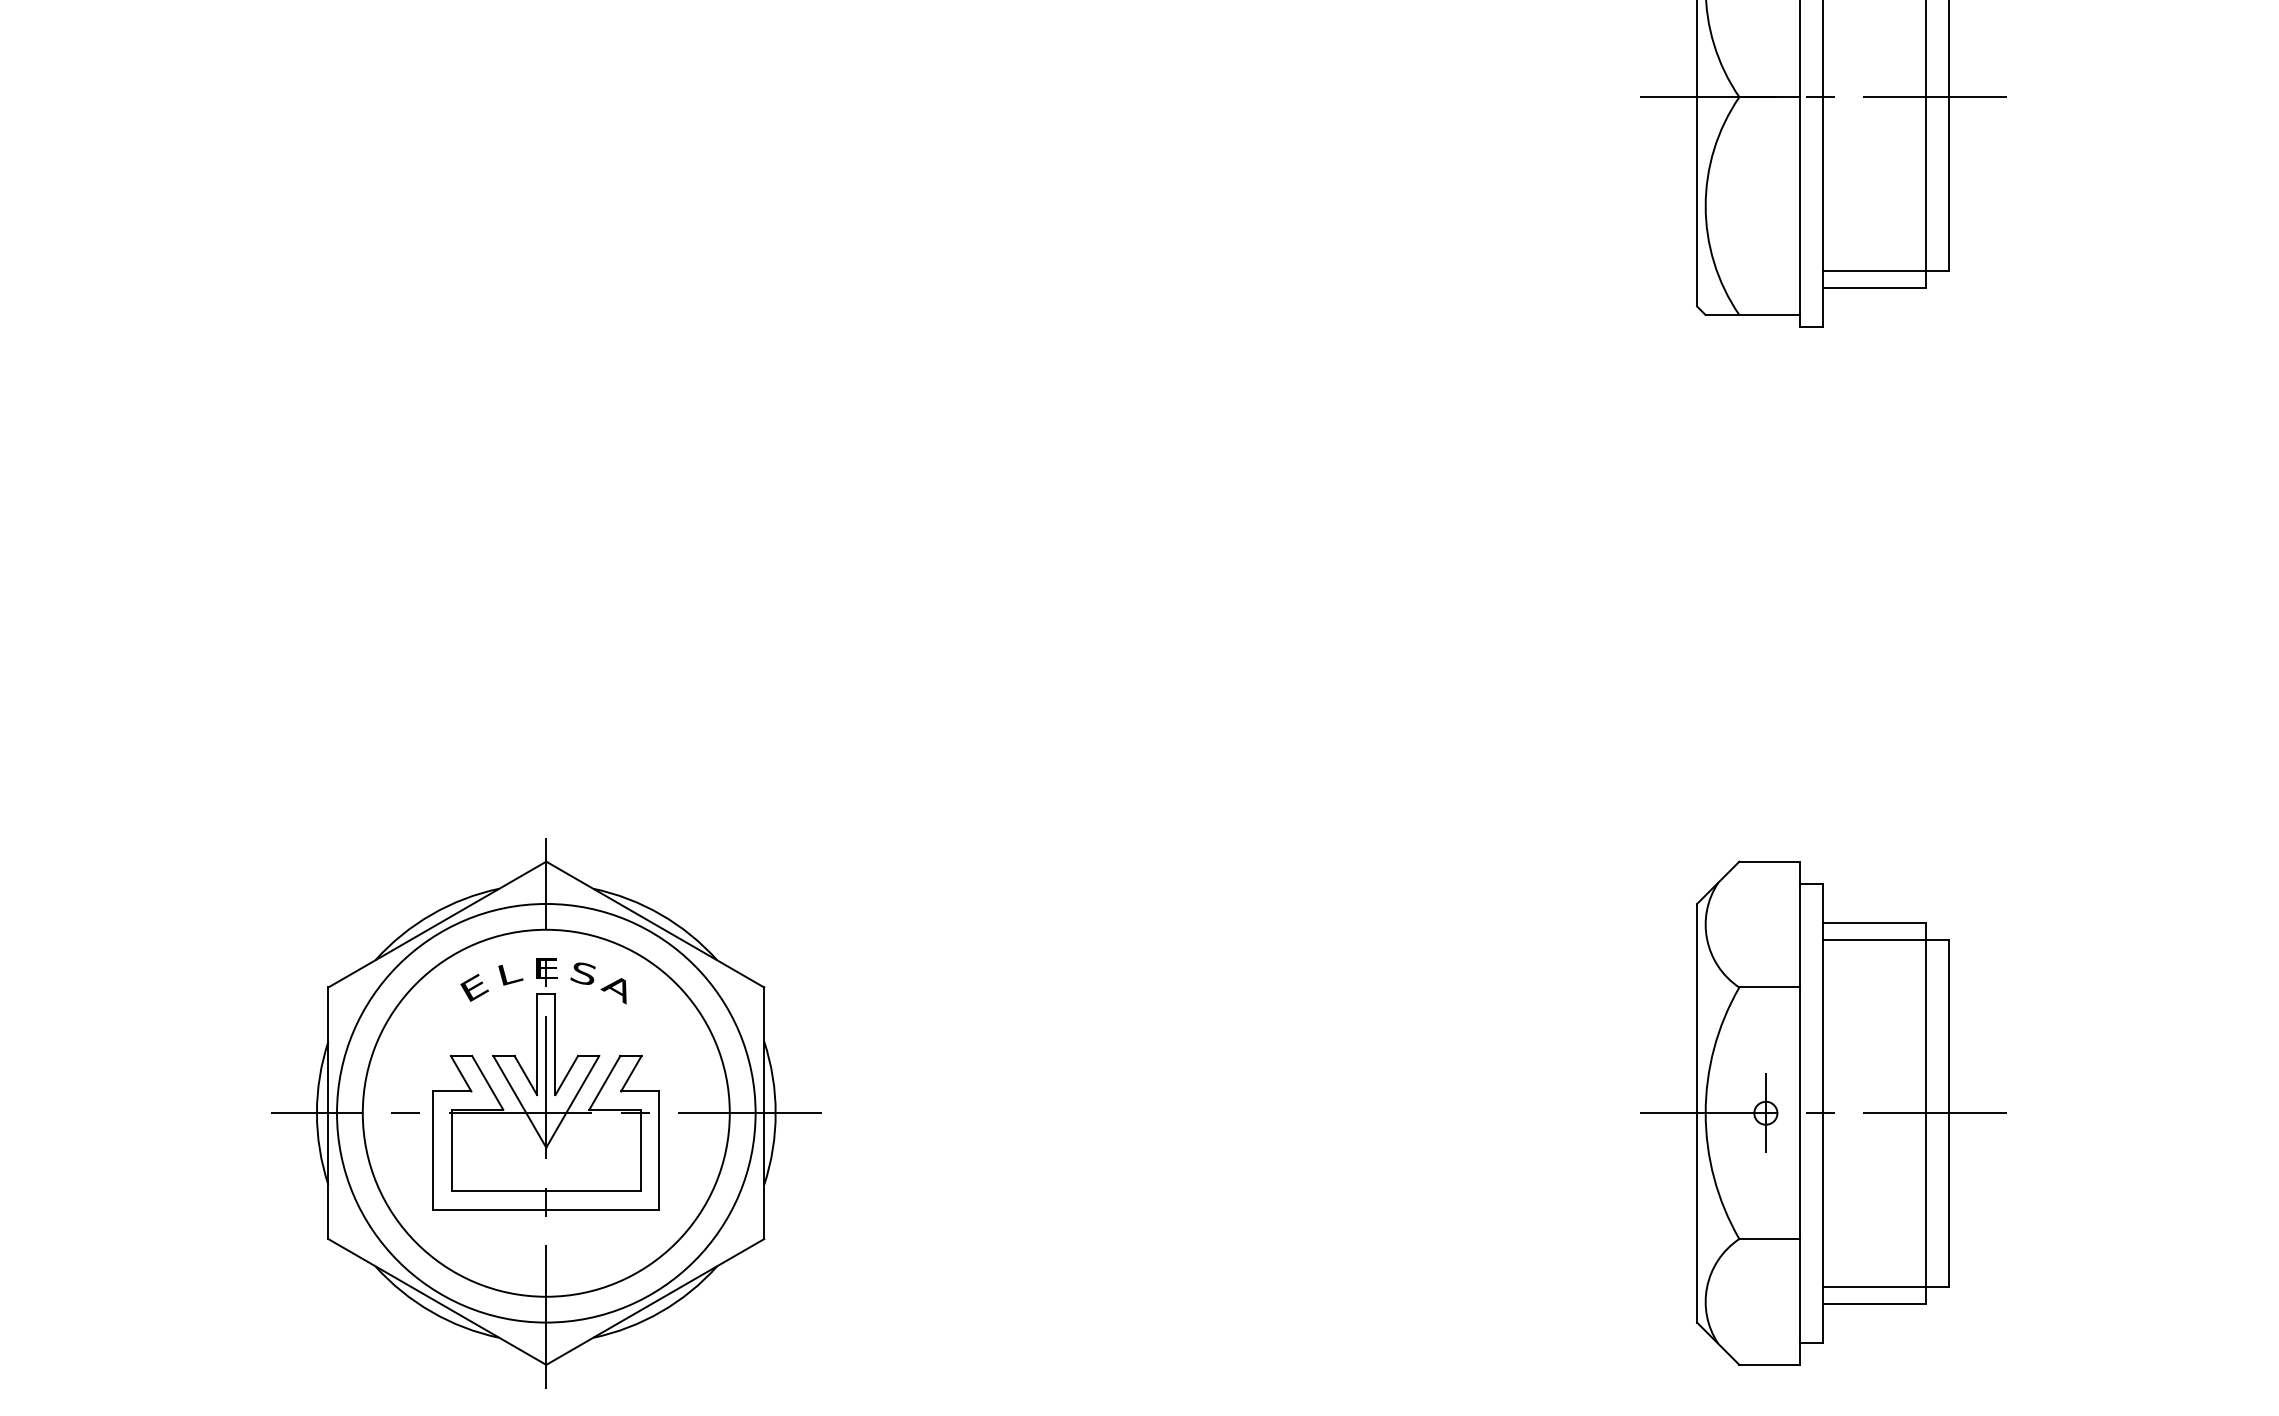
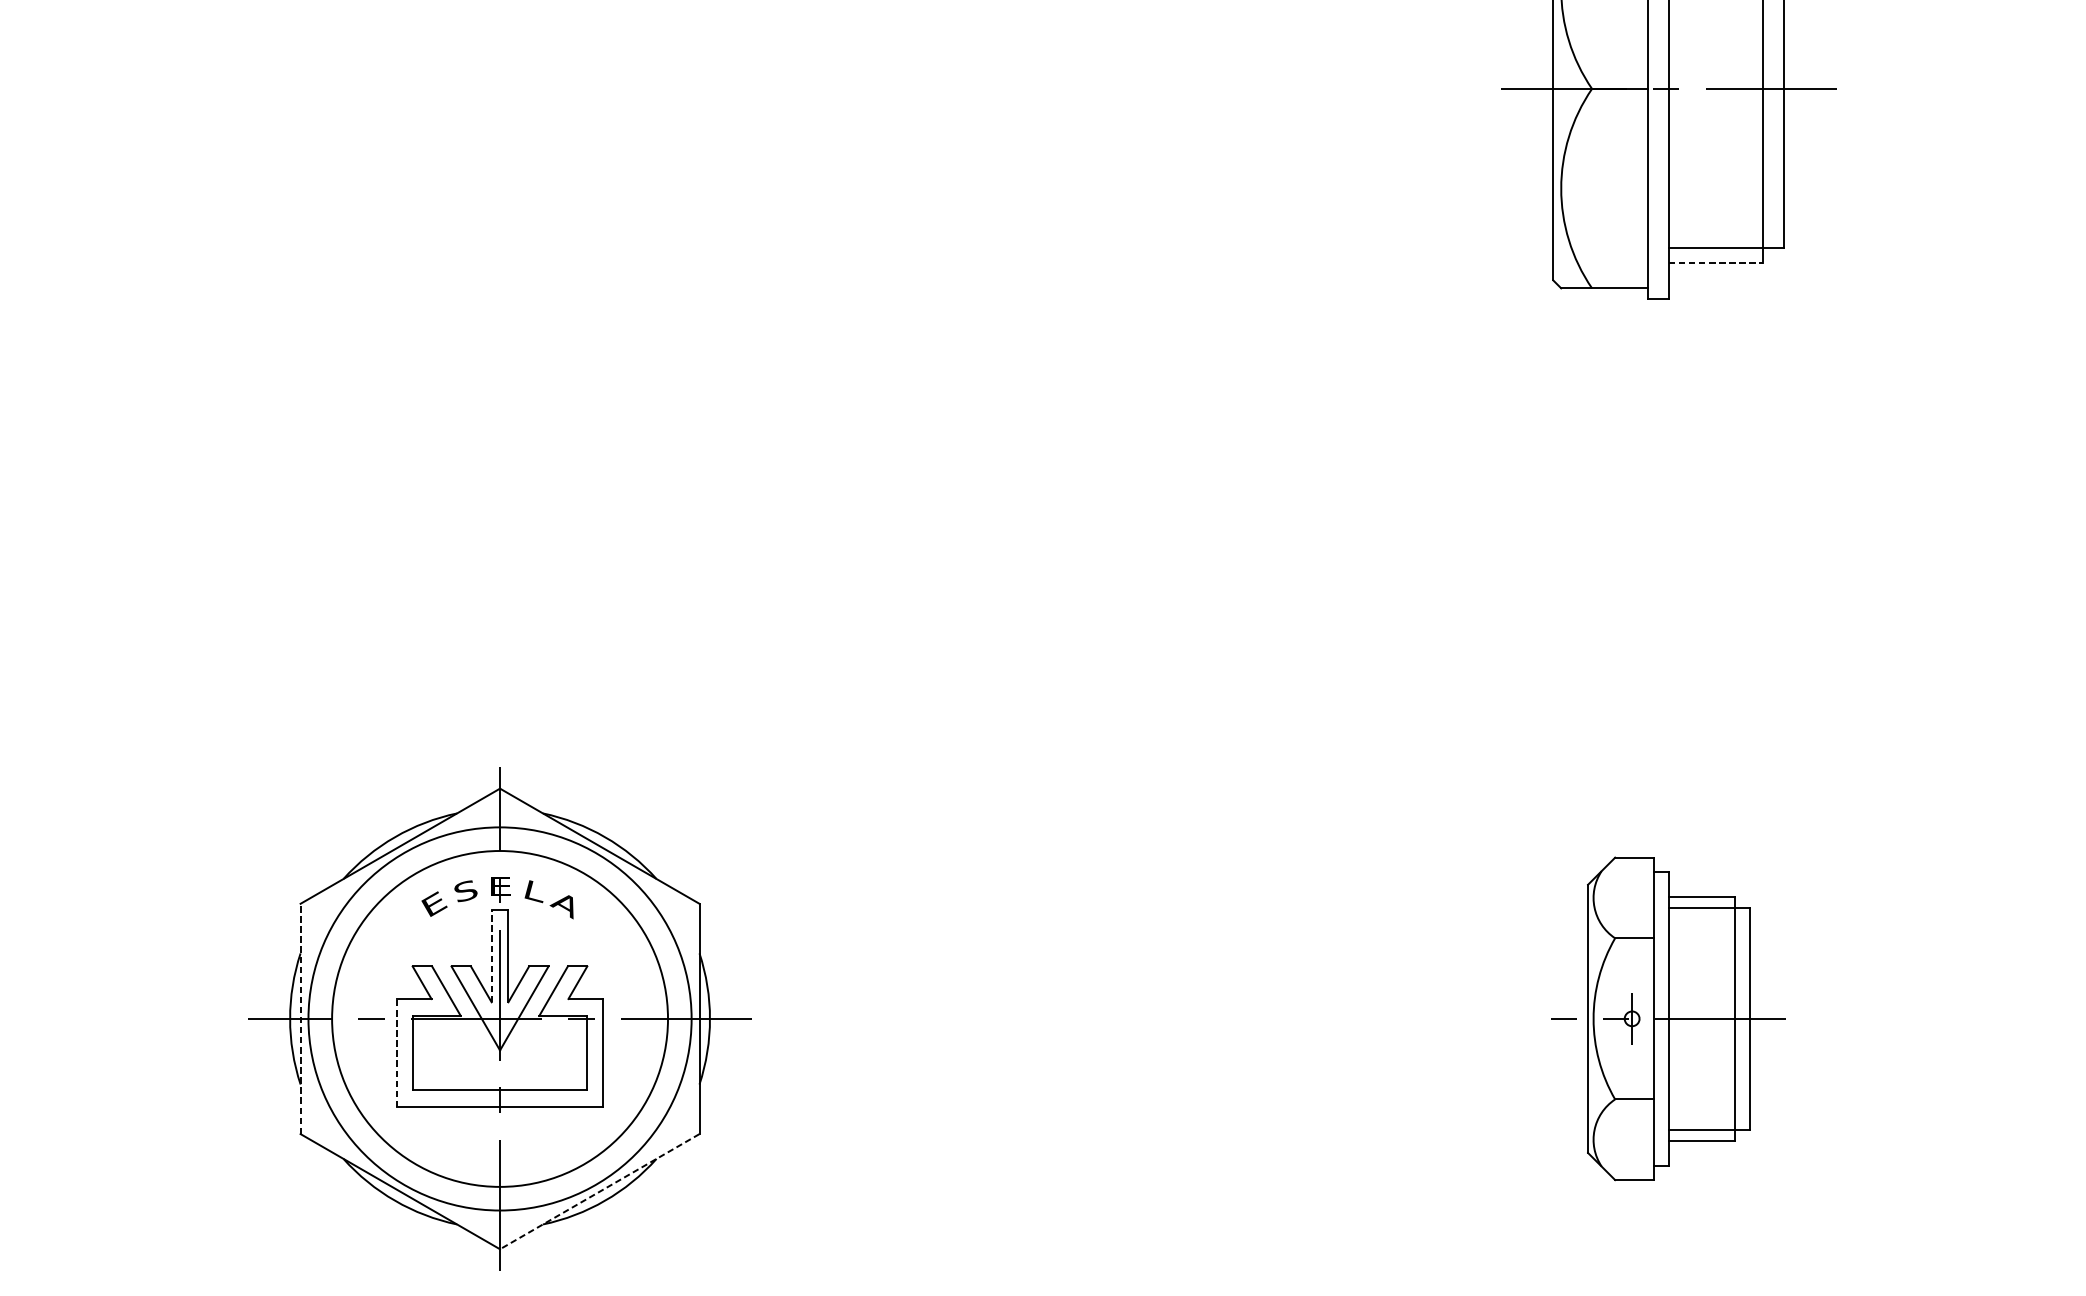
line: (1874, 287) -> (1715, 263), solid -> dashed
text: (509, 973) -> (466, 891), L -> S
text: (582, 973) -> (533, 891), S -> L
line: (537, 1044) -> (491, 955), solid -> dashed
part: (1823, 1112) -> (1669, 1018), size x0.7
line: (328, 1113) -> (300, 1019), solid -> dashed
line: (433, 1150) -> (396, 1053), solid -> dashed
line: (655, 1302) -> (599, 1192), solid -> dashed

